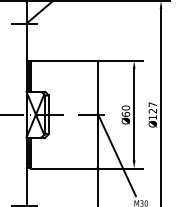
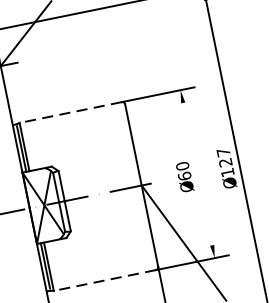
line: (63, 60) -> (70, 111), solid -> dashed
line: (134, 114) -> (198, 173), removed
line: (63, 168) -> (104, 280), solid -> dashed

